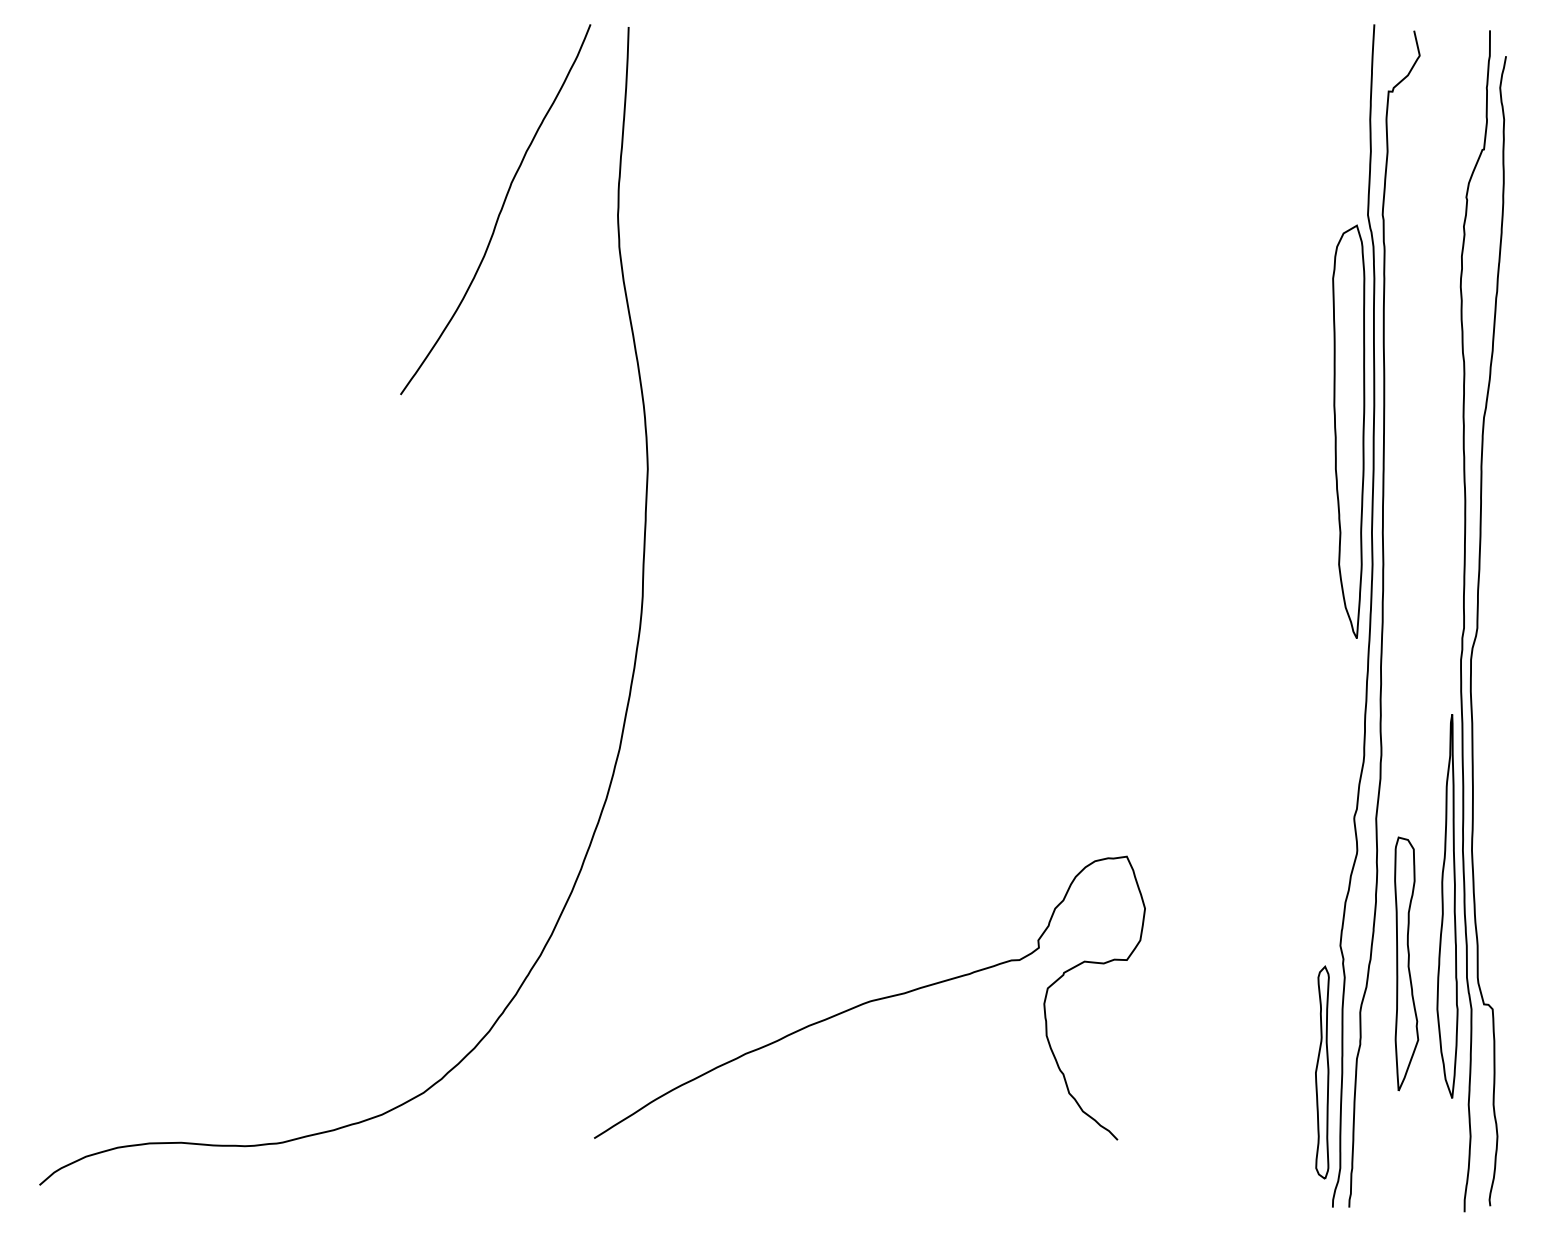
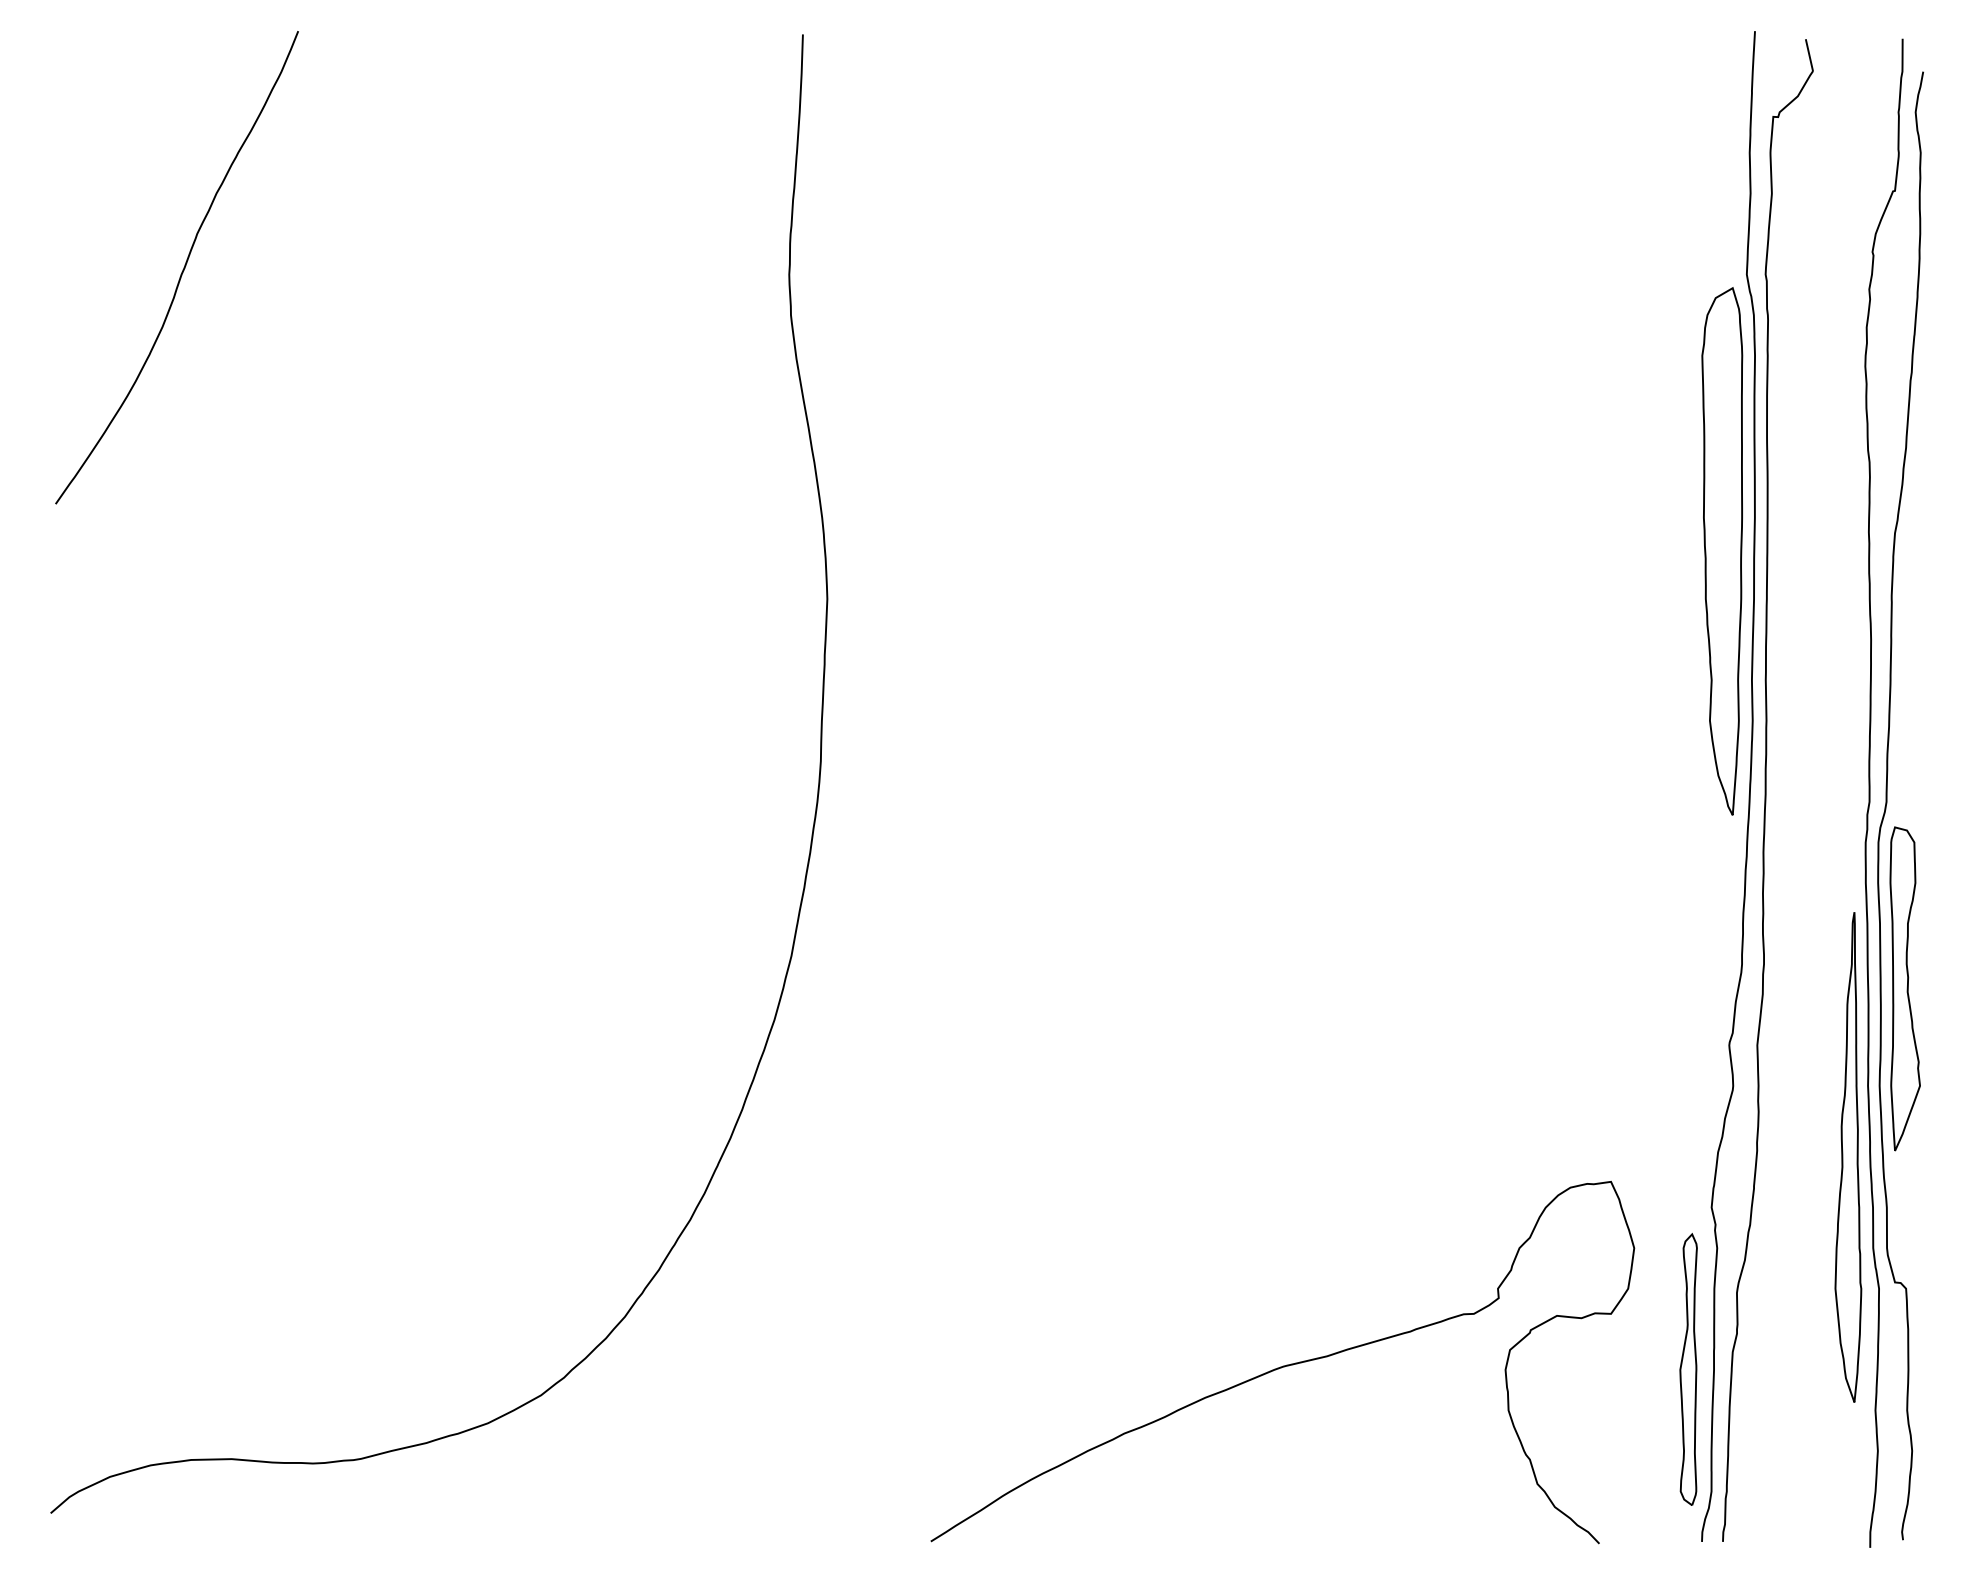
curve: (499, 211) -> (182, 269), moved
part: (1406, 963) -> (1904, 988), moved
curve: (870, 1000) -> (1283, 1365), moved

